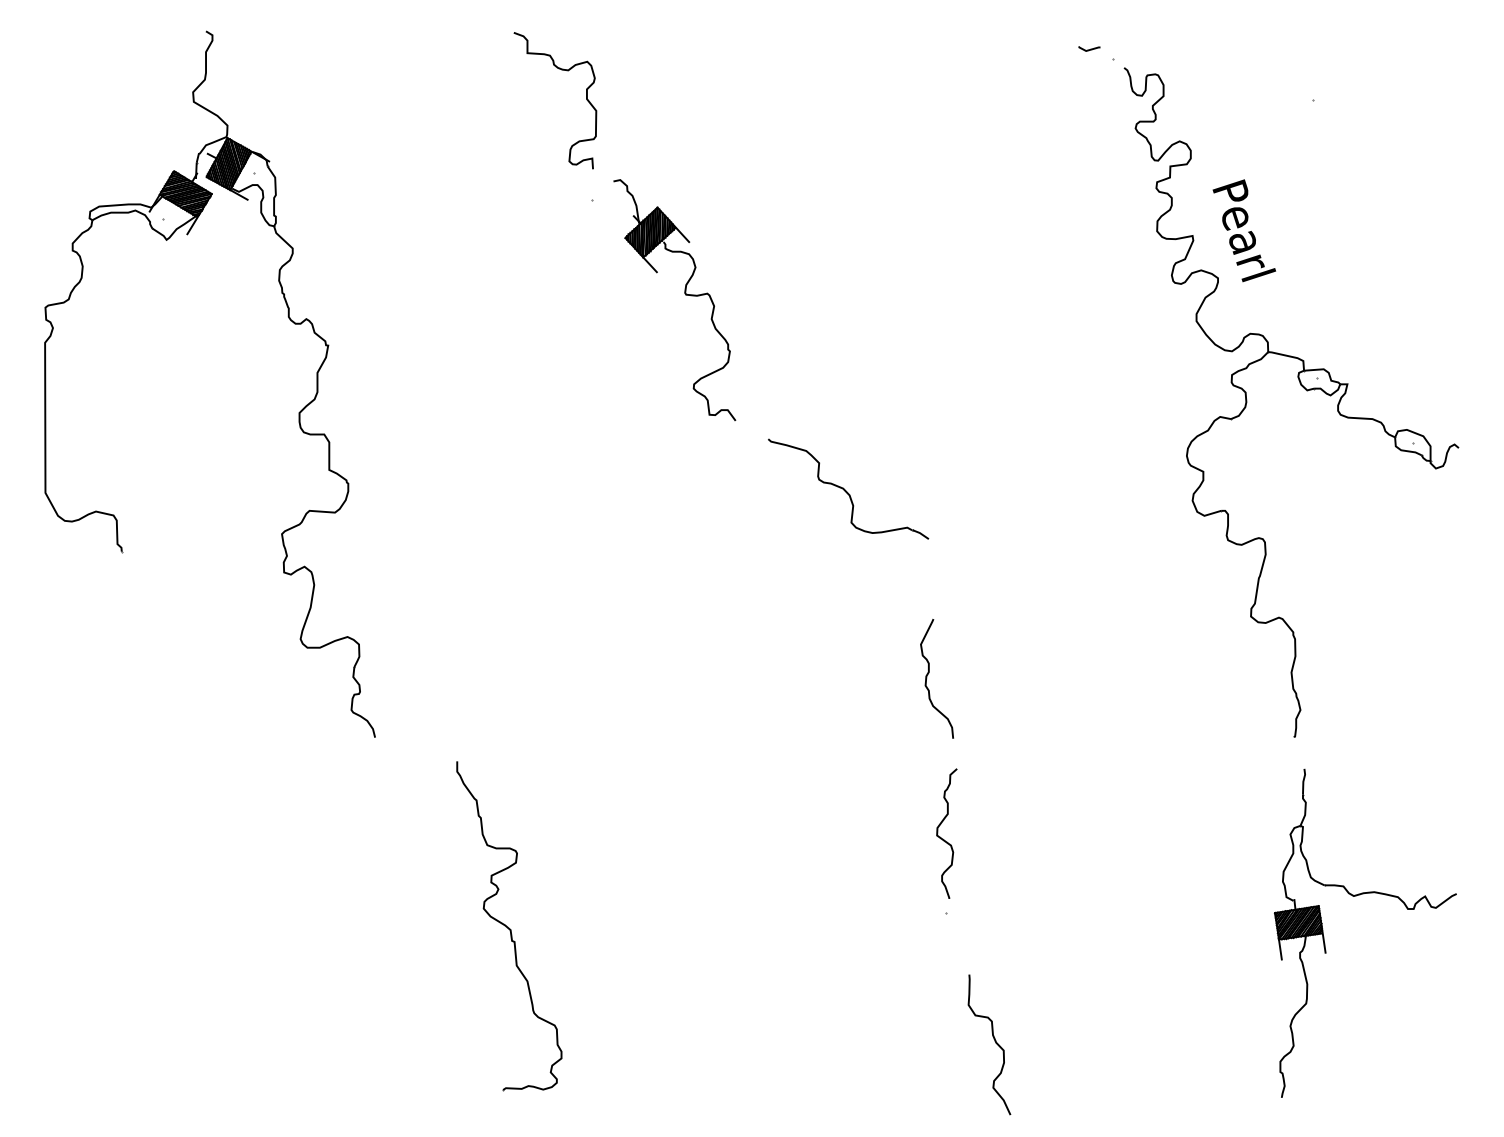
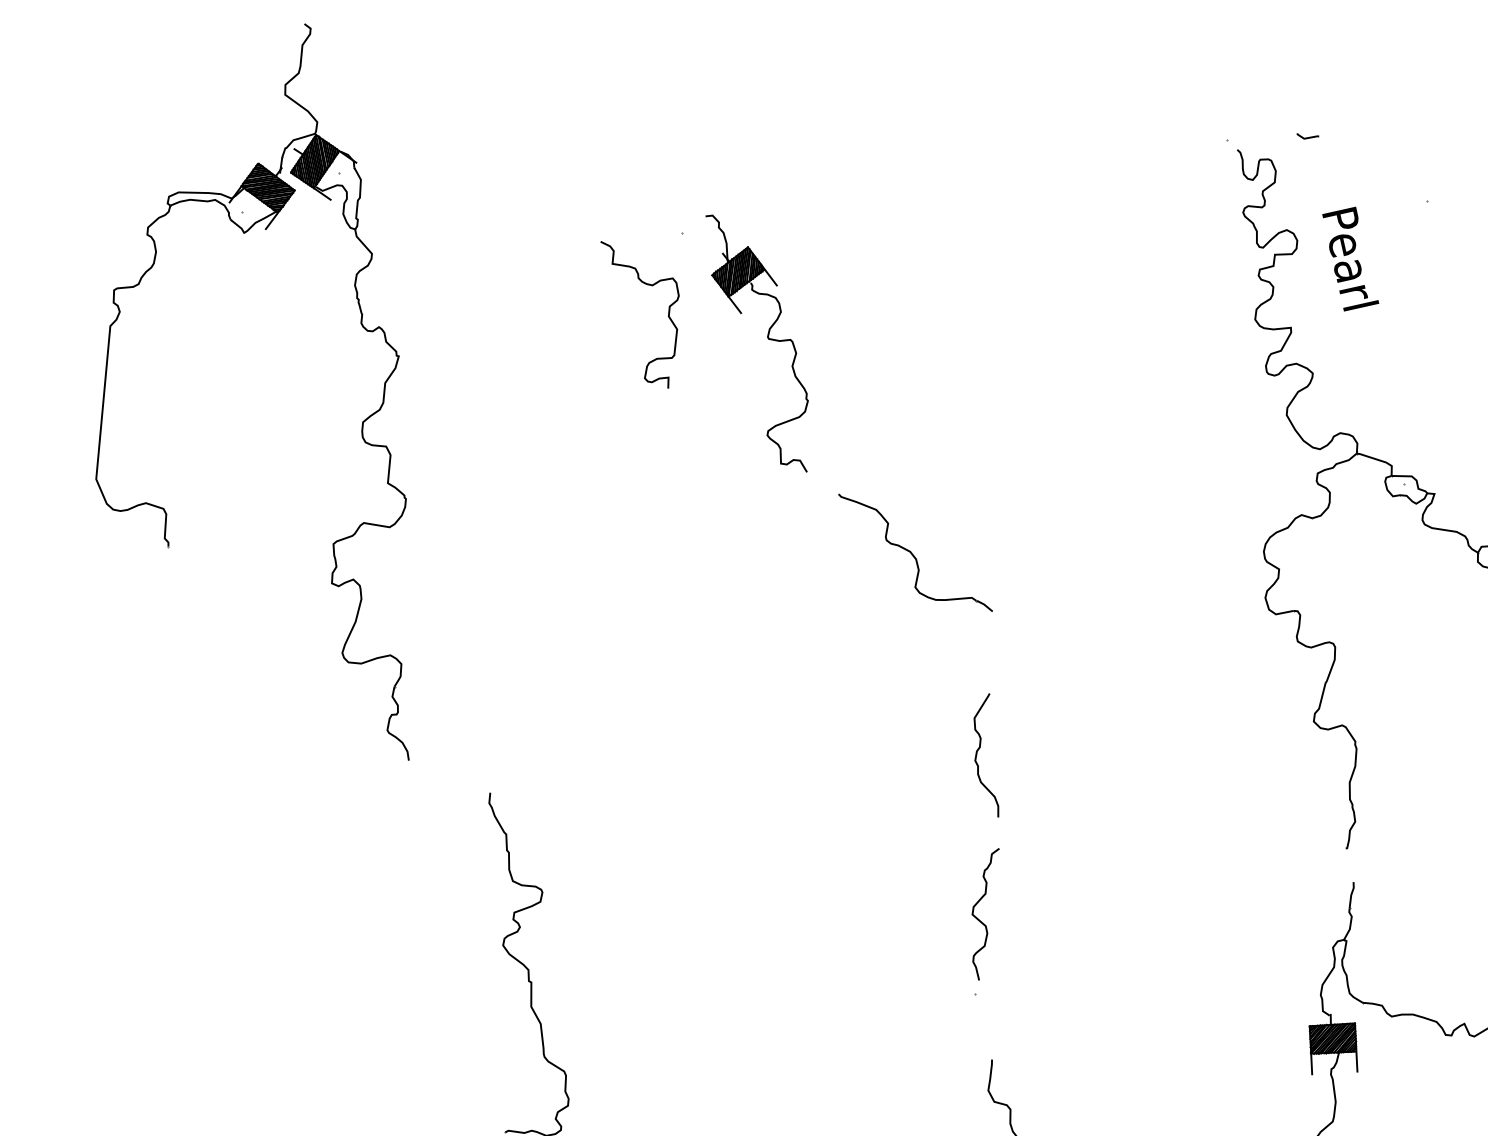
line: (1090, 48) -> (1308, 136), moved
curve: (561, 70) -> (645, 284), moved
text: (1244, 230) -> (1350, 258), moved

